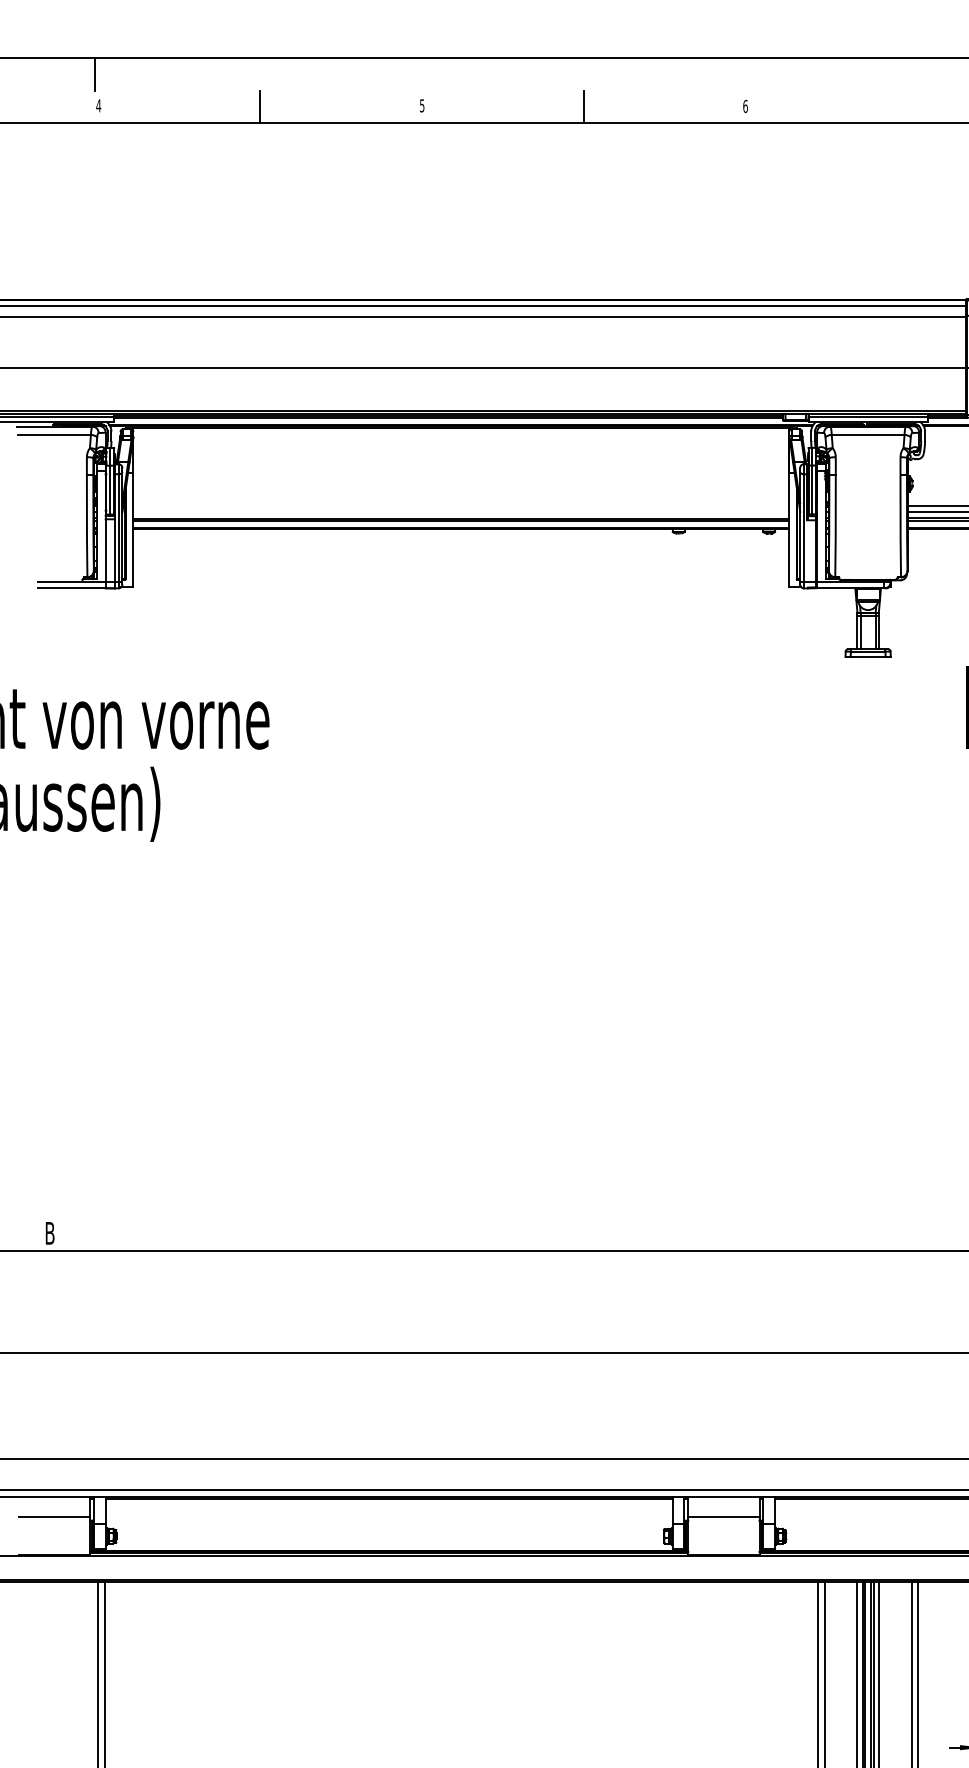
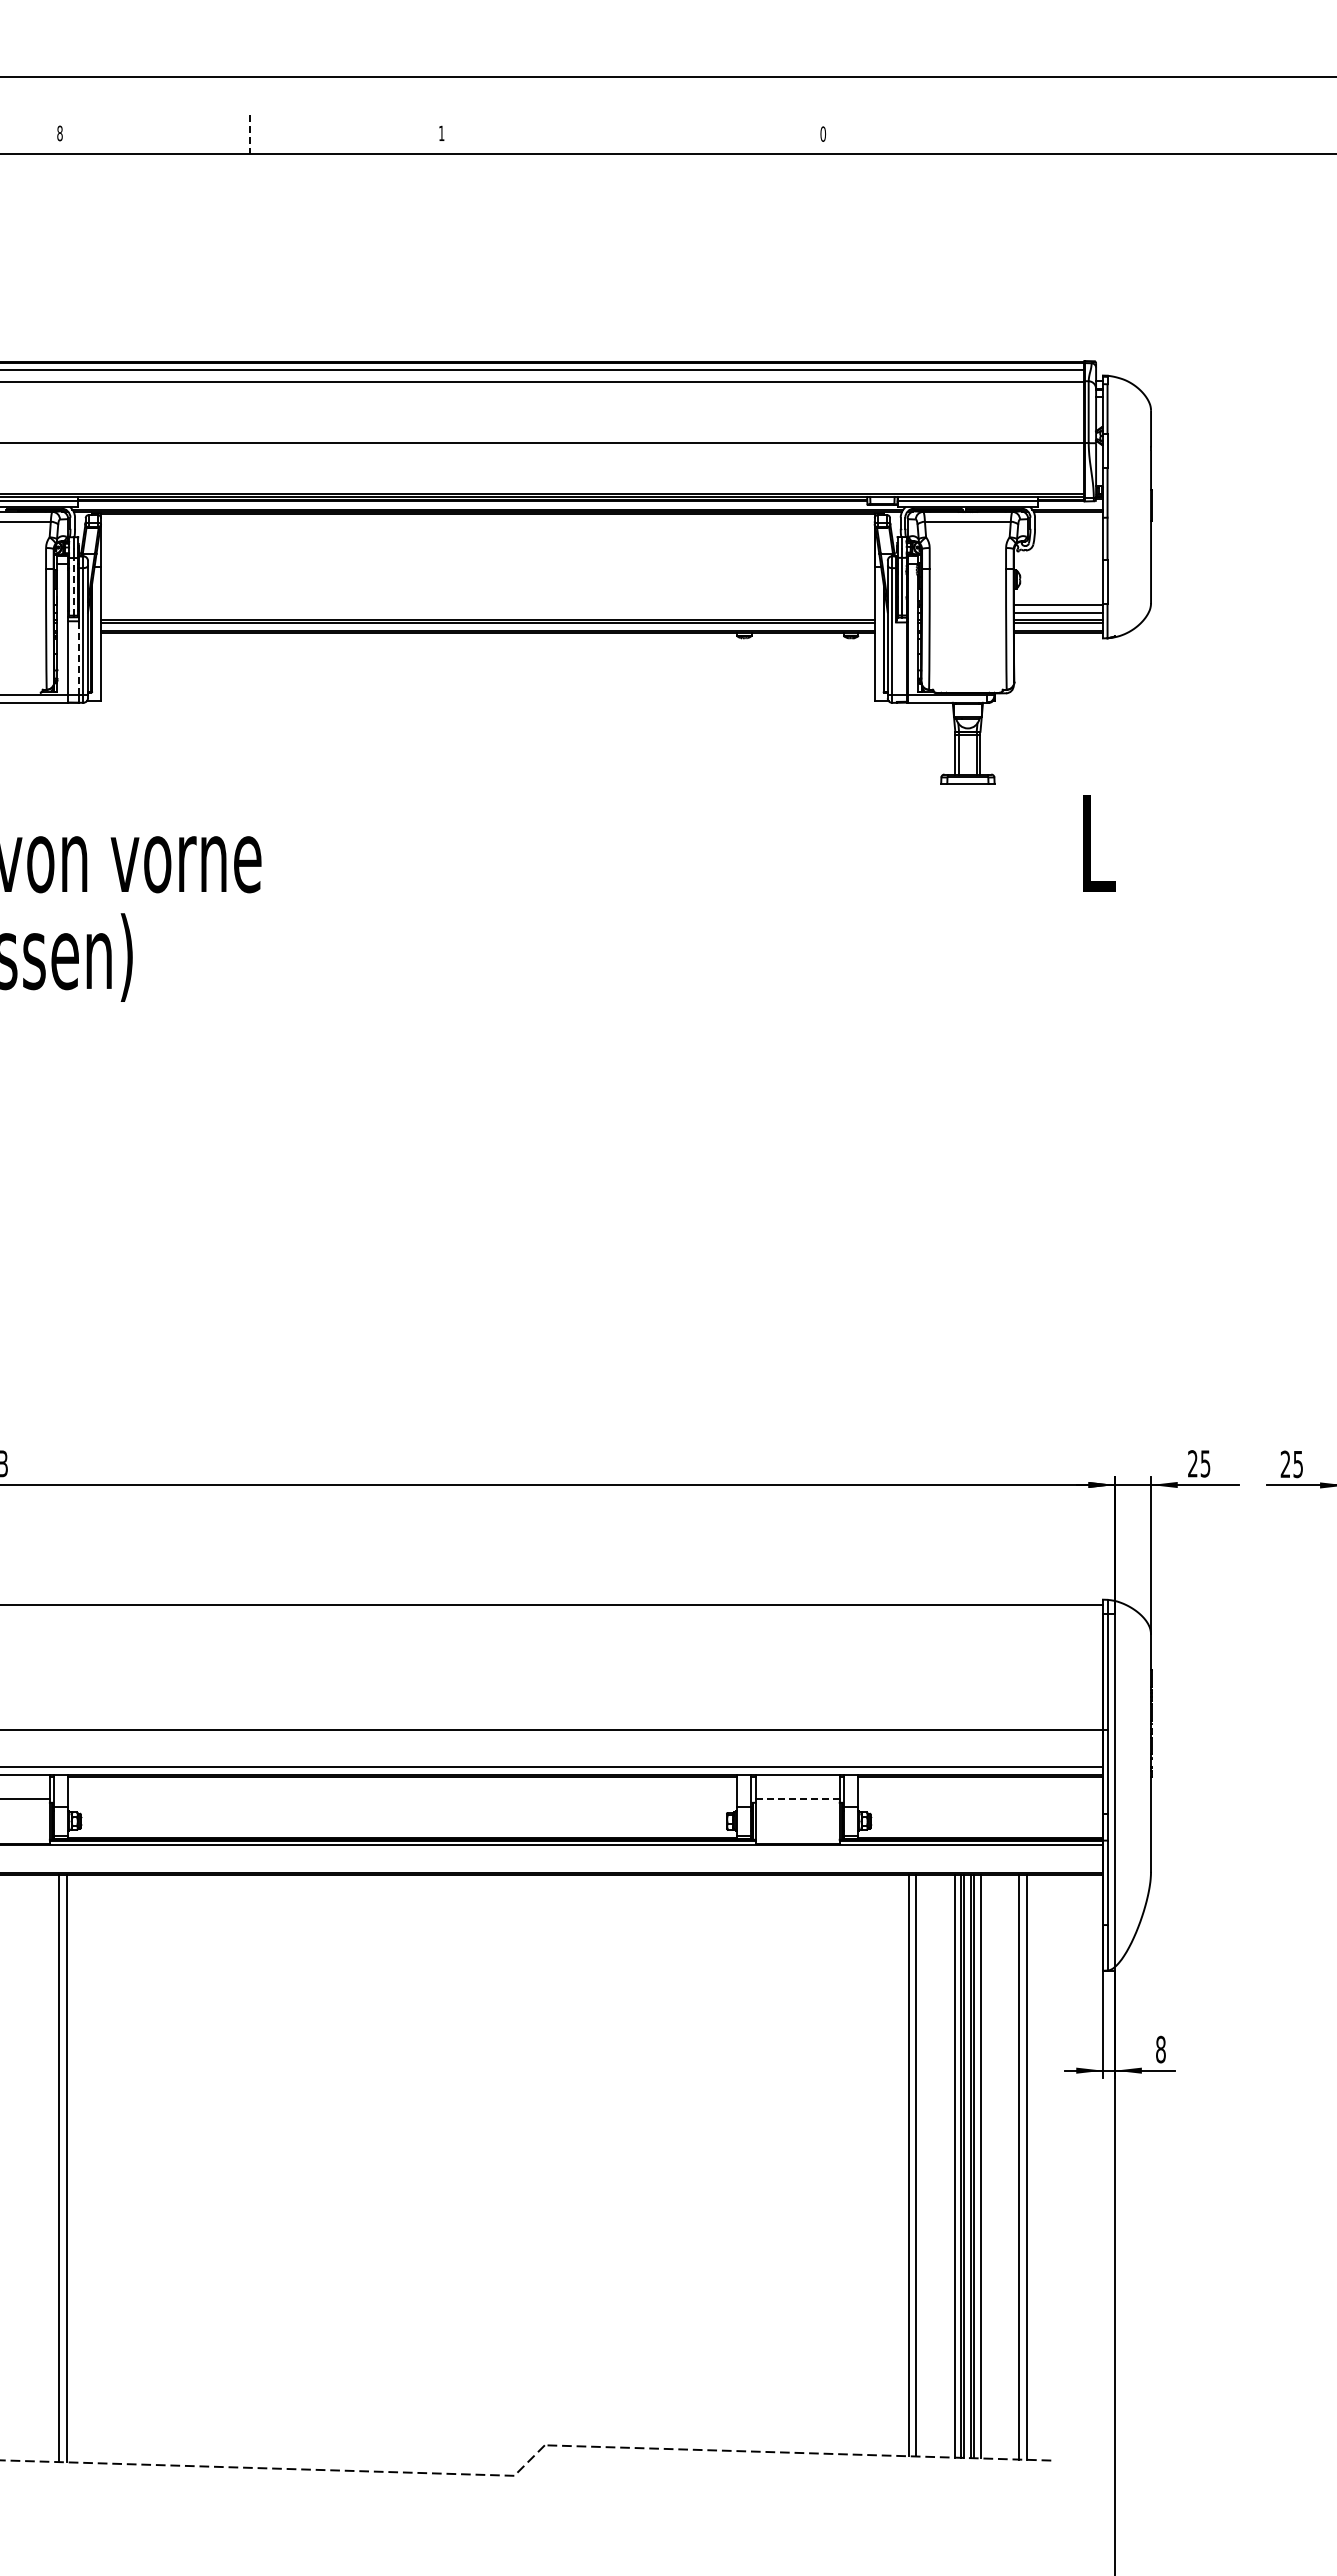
line: (94, 74) -> (55, 96), removed
text: (98, 105) -> (59, 133), 4 -> 8
text: (422, 105) -> (441, 133), 5 -> 1
text: (745, 105) -> (823, 133), 6 -> 0
line: (583, 106) -> (632, 134), removed
line: (260, 107) -> (250, 135), solid -> dashed
line: (110, 489) -> (73, 586), solid -> dashed
line: (114, 550) -> (78, 658), solid -> dashed
line: (723, 1516) -> (797, 1798), solid -> dashed

